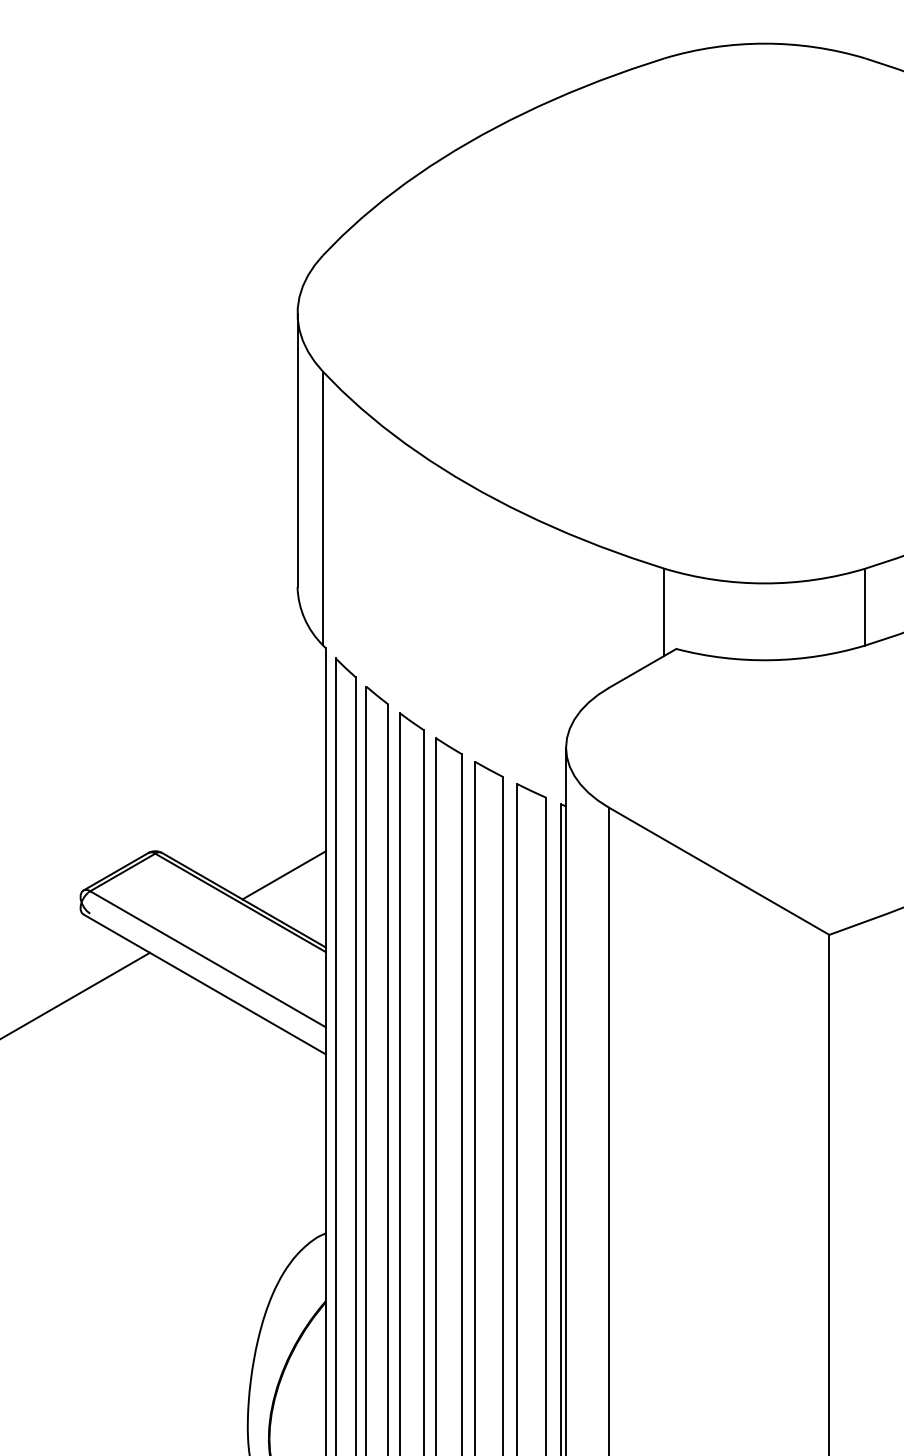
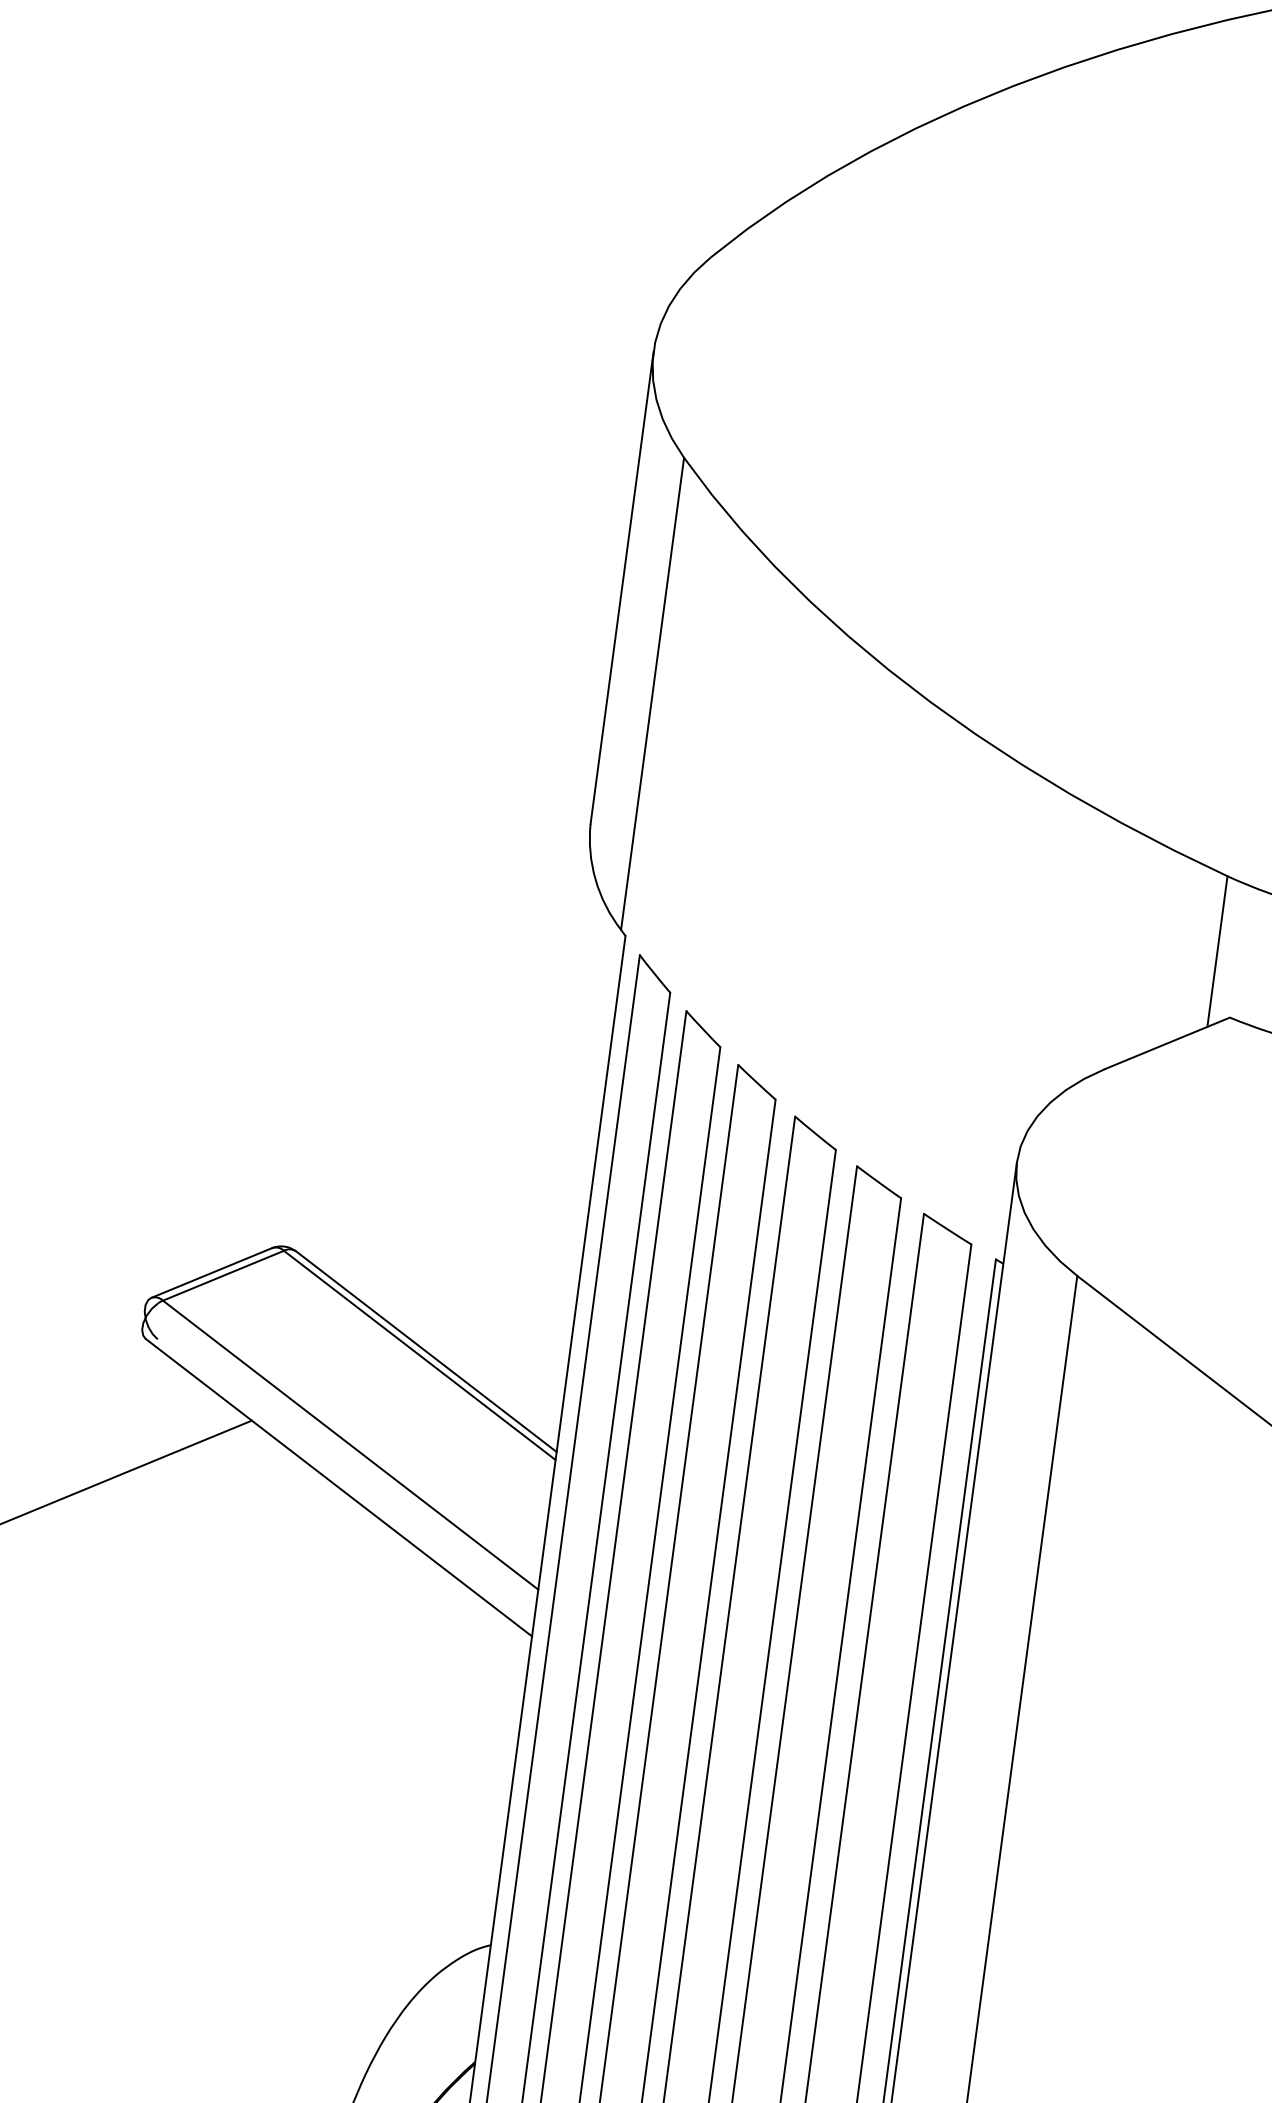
line: (283, 875) -> (500, 1317), removed

